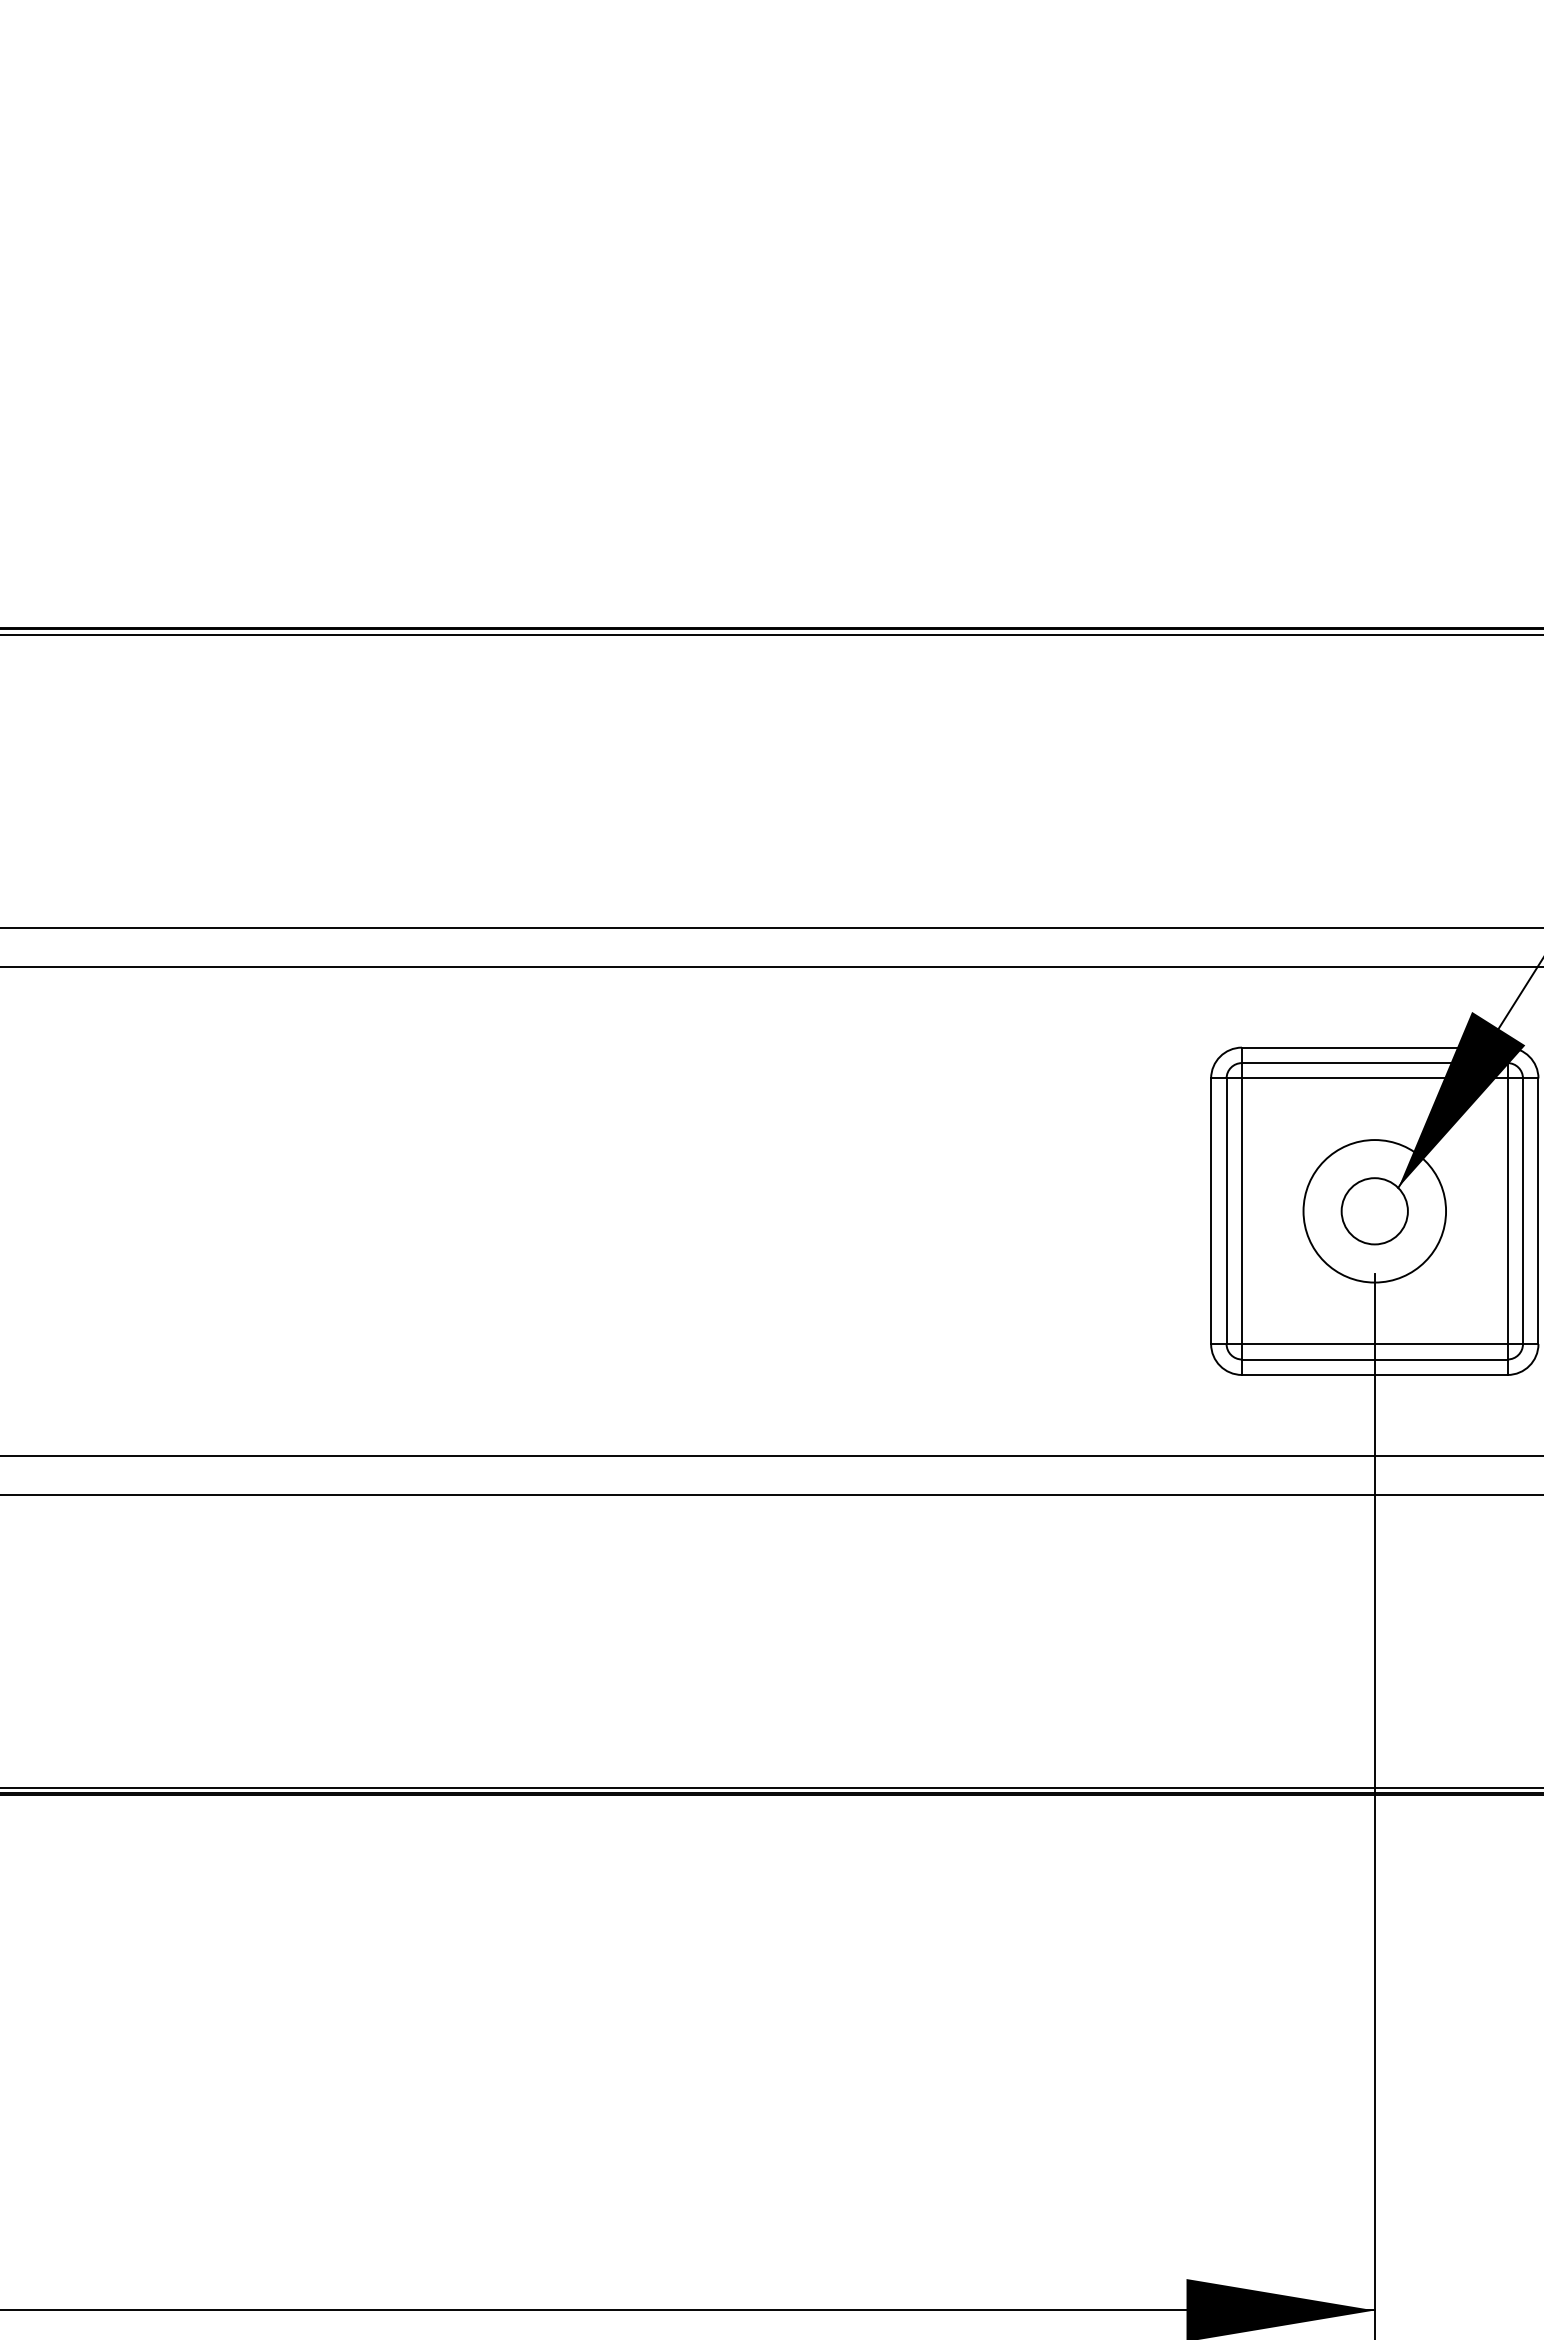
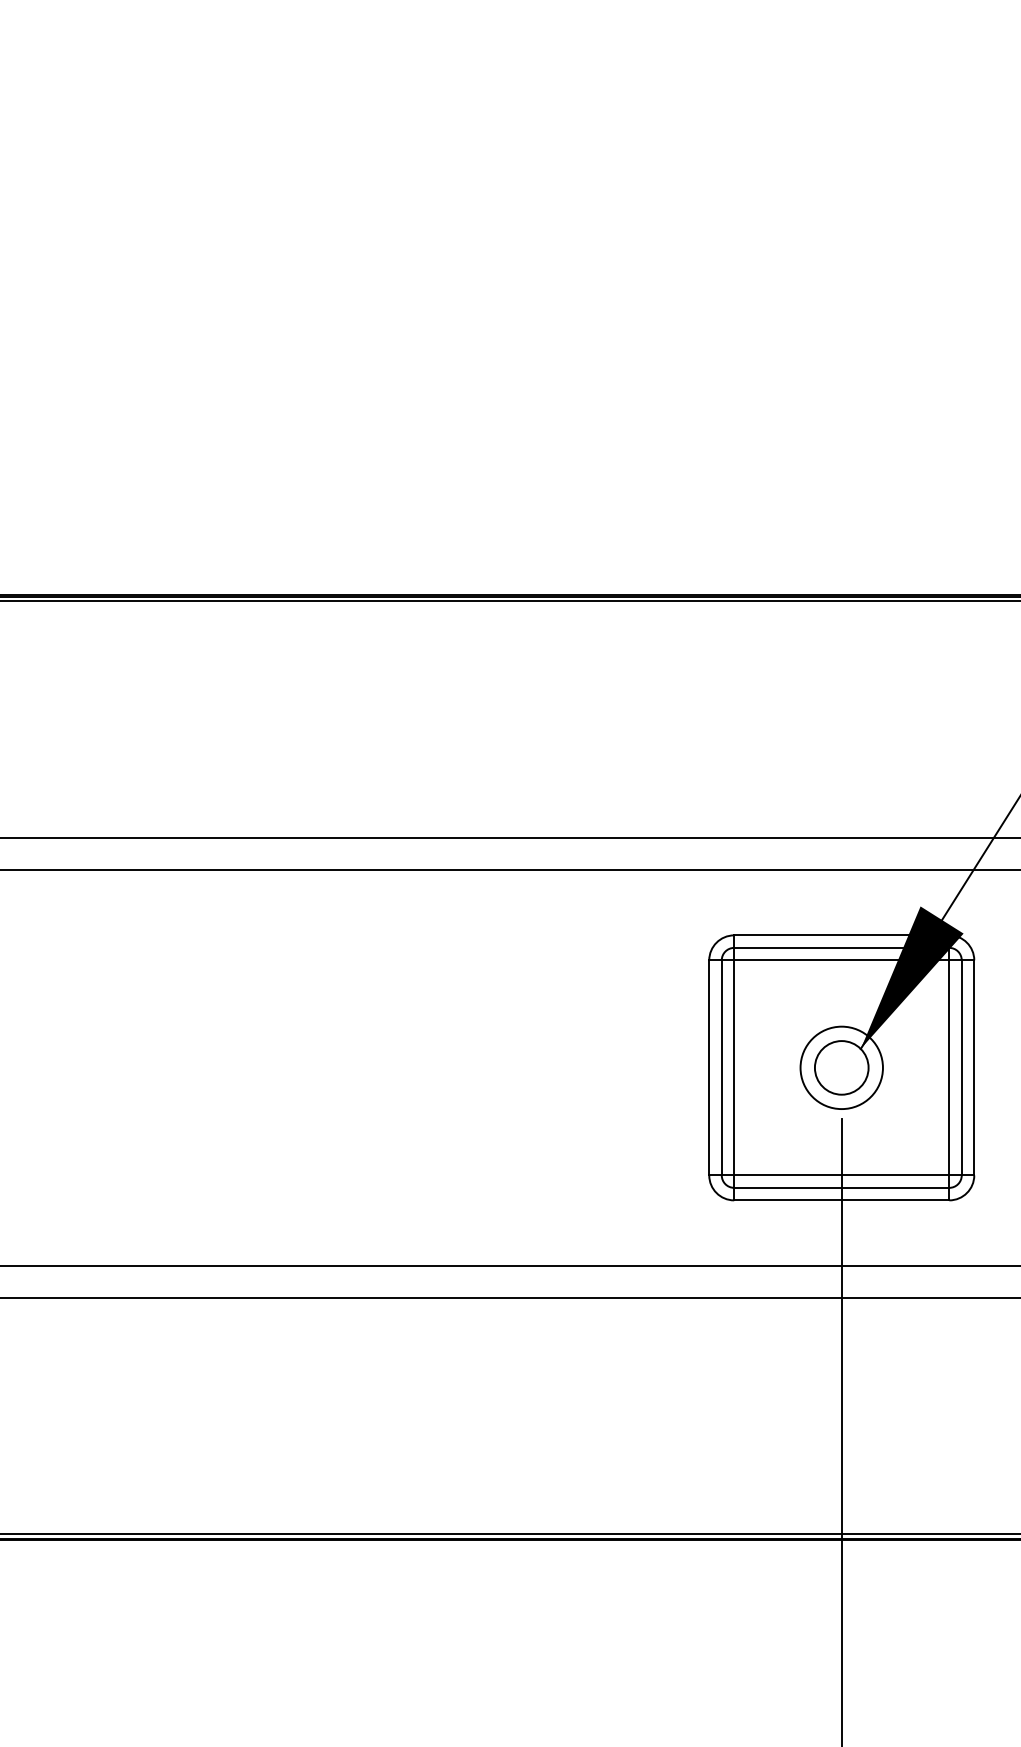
circle: (1374, 1211) -> (841, 1068), size x0.71

